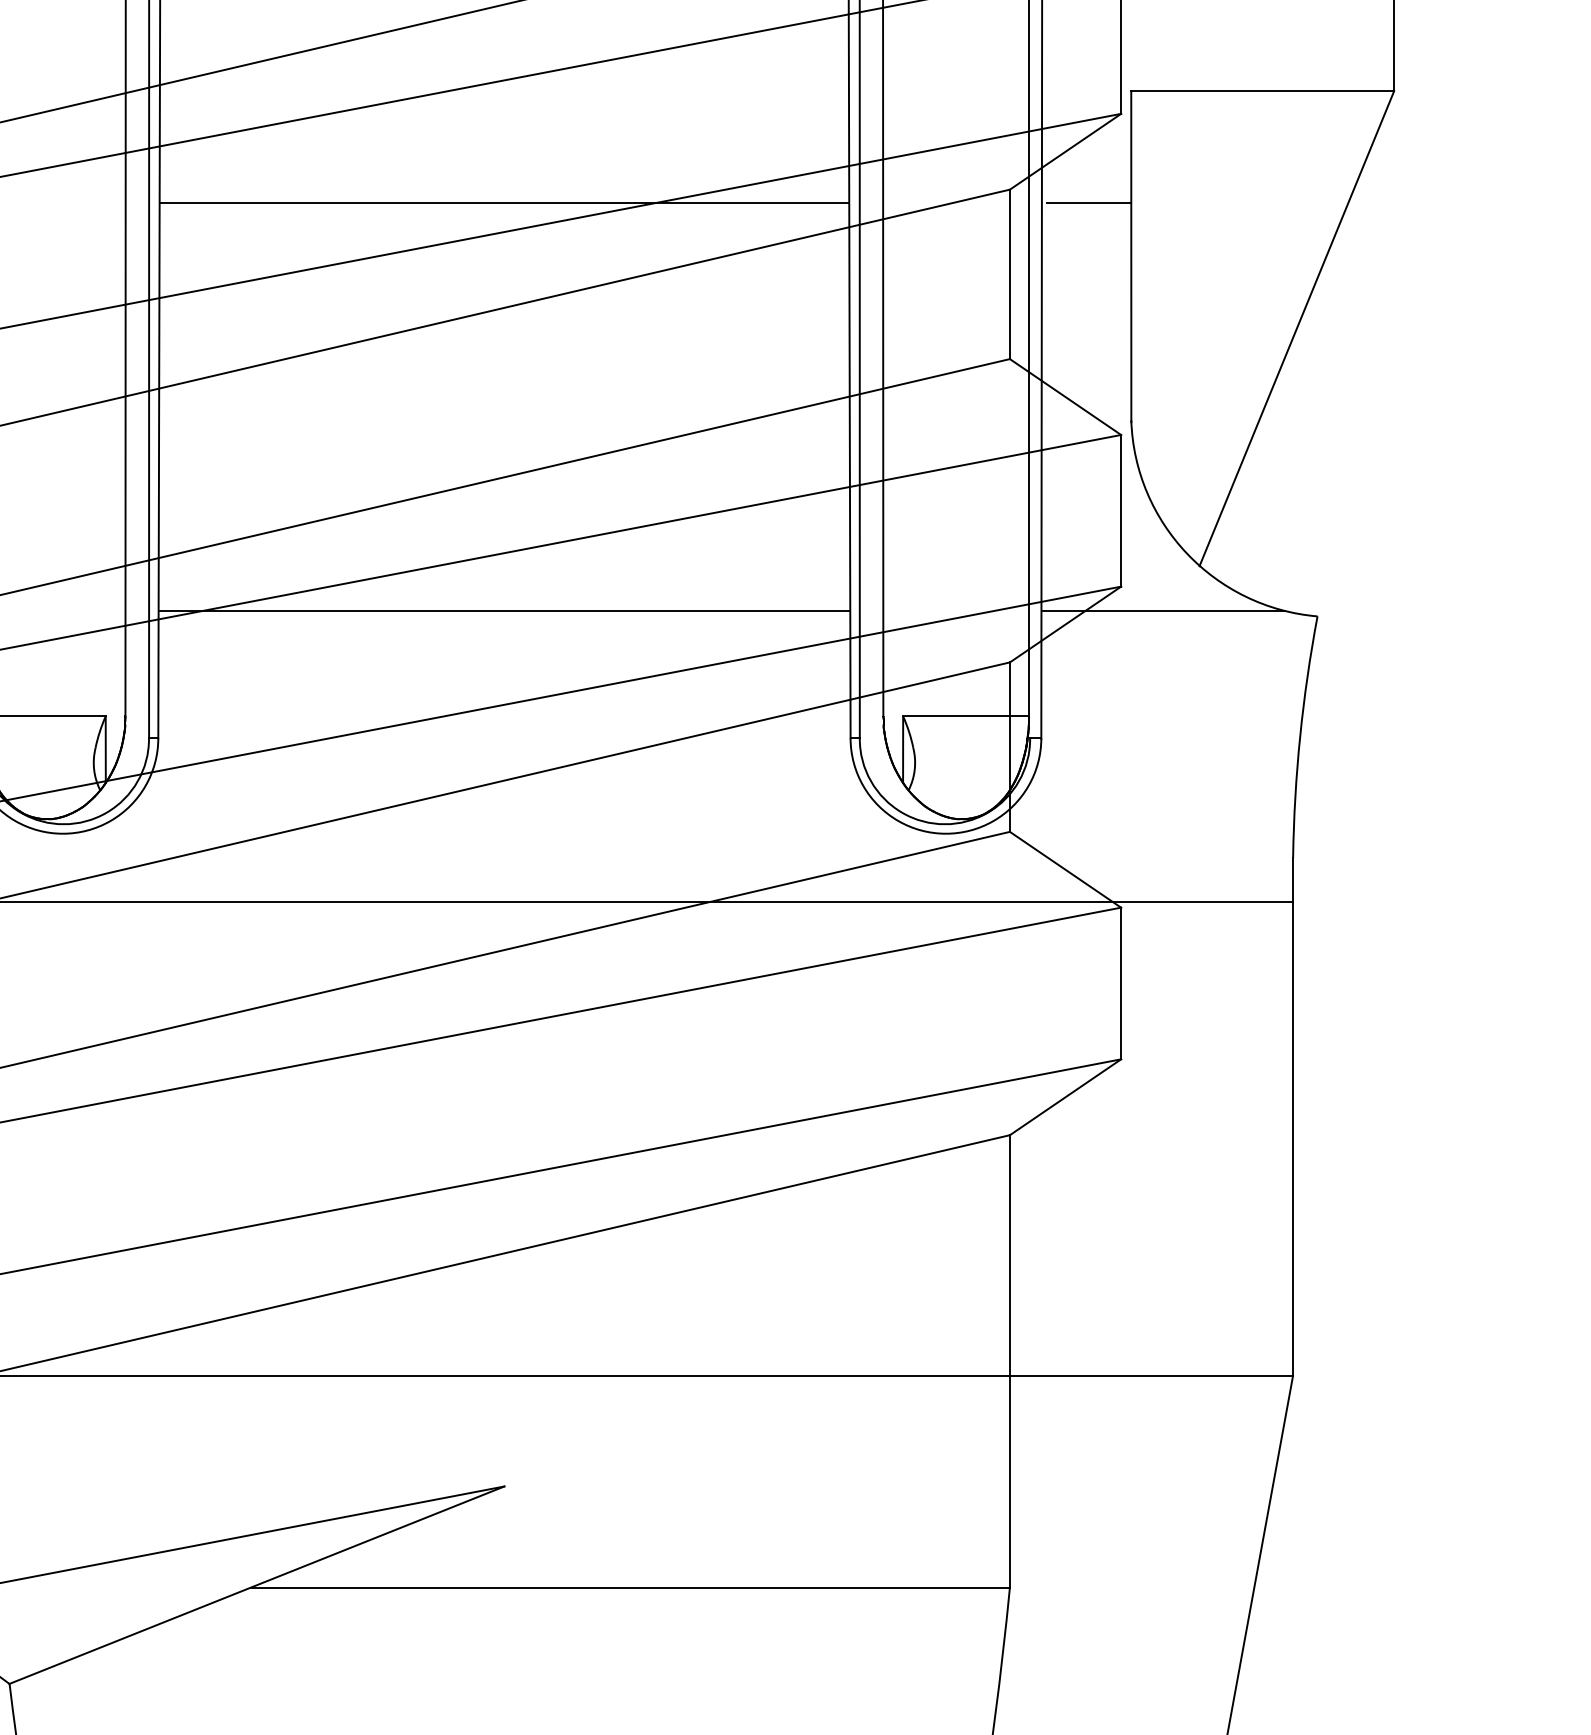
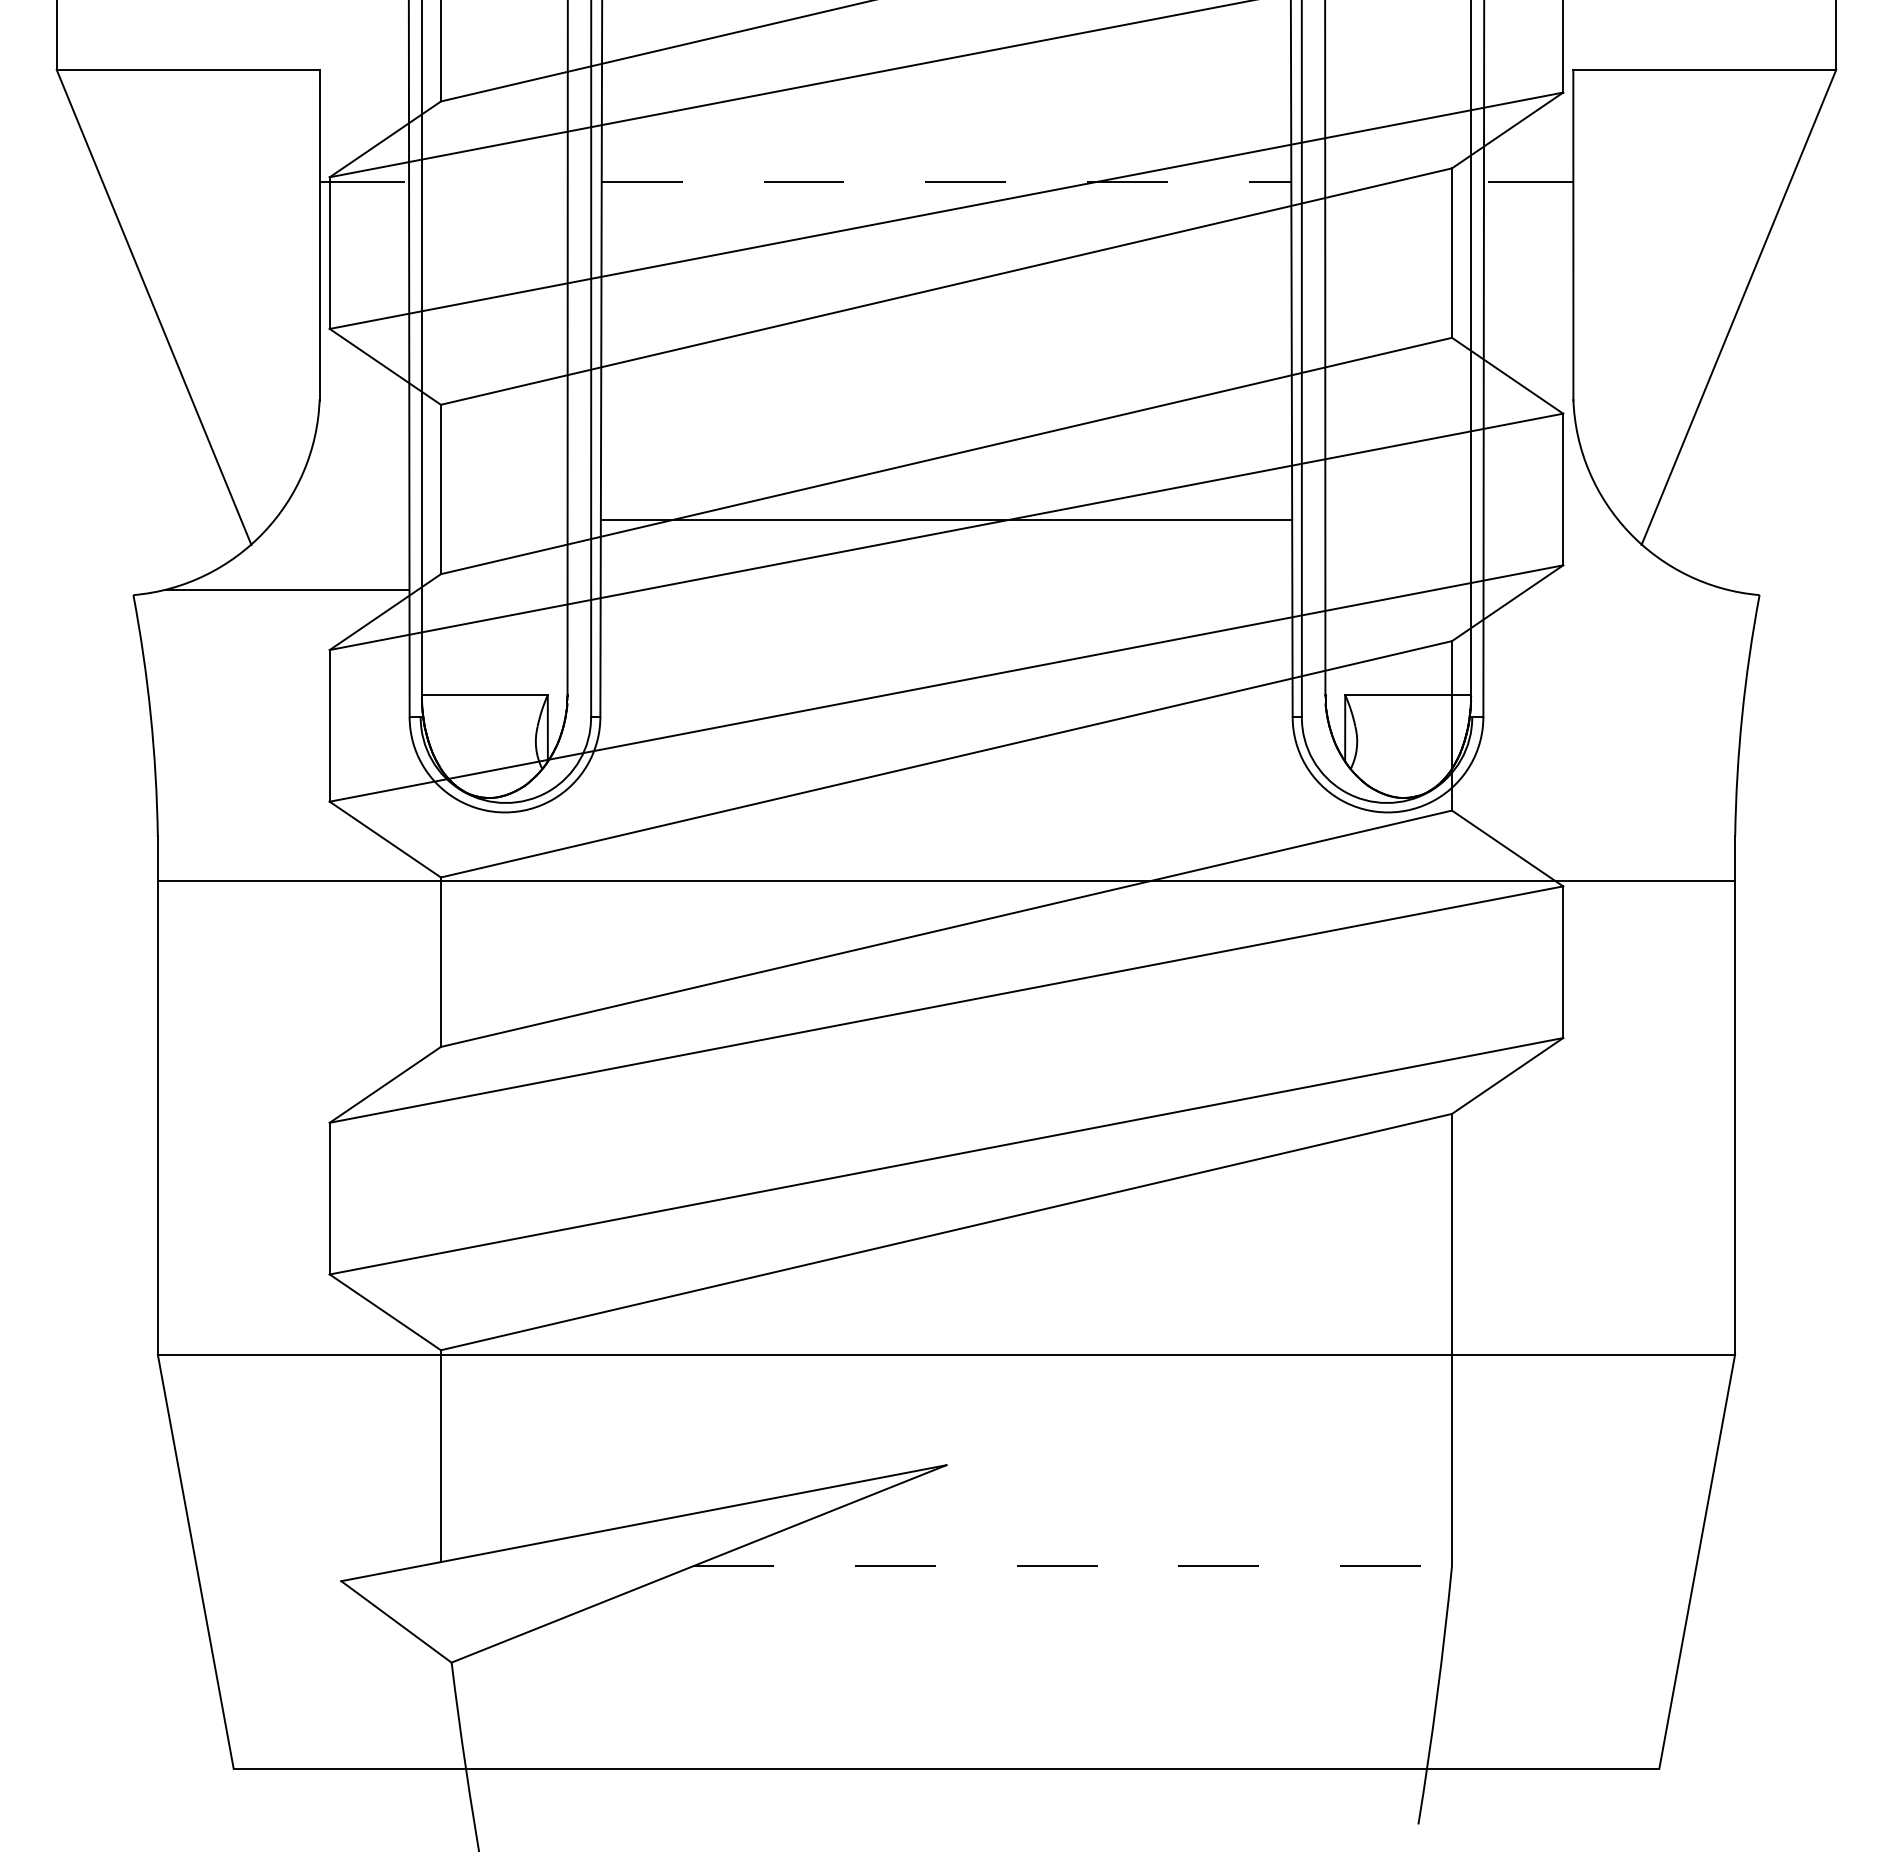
line: (504, 203) -> (946, 182), solid -> dashed
line: (504, 610) -> (946, 519), moved
line: (1163, 610) -> (1605, 589), removed
line: (631, 1587) -> (1073, 1566), solid -> dashed

